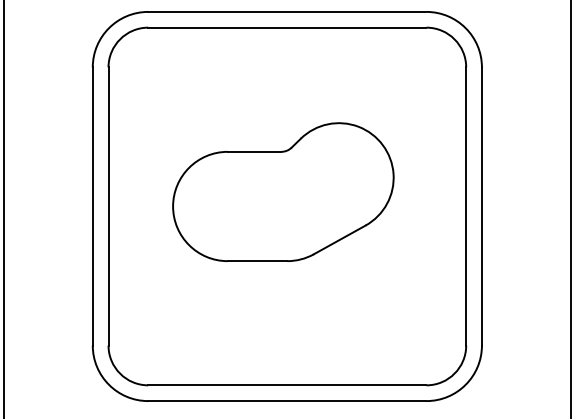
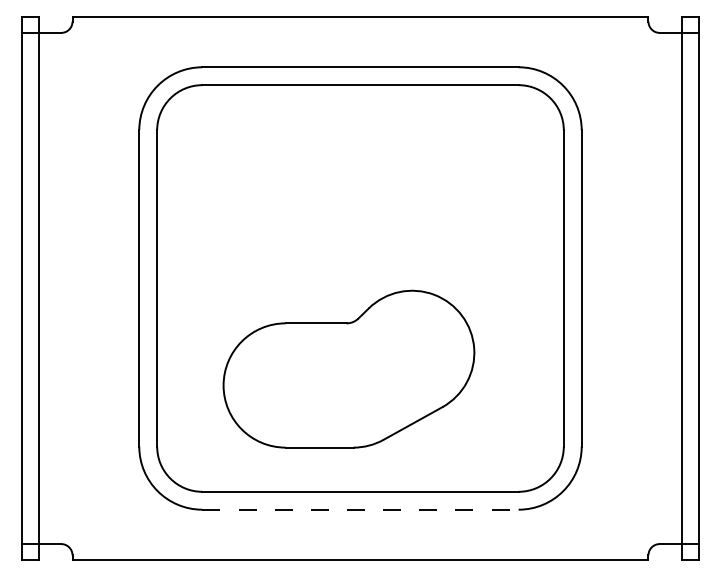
part: (282, 191) -> (348, 368), moved
line: (287, 400) -> (360, 509), solid -> dashed

